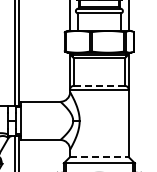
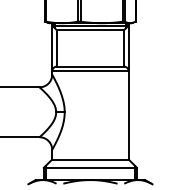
line: (99, 85) -> (90, 66), dashed -> solid
line: (99, 157) -> (90, 160), dashed -> solid

